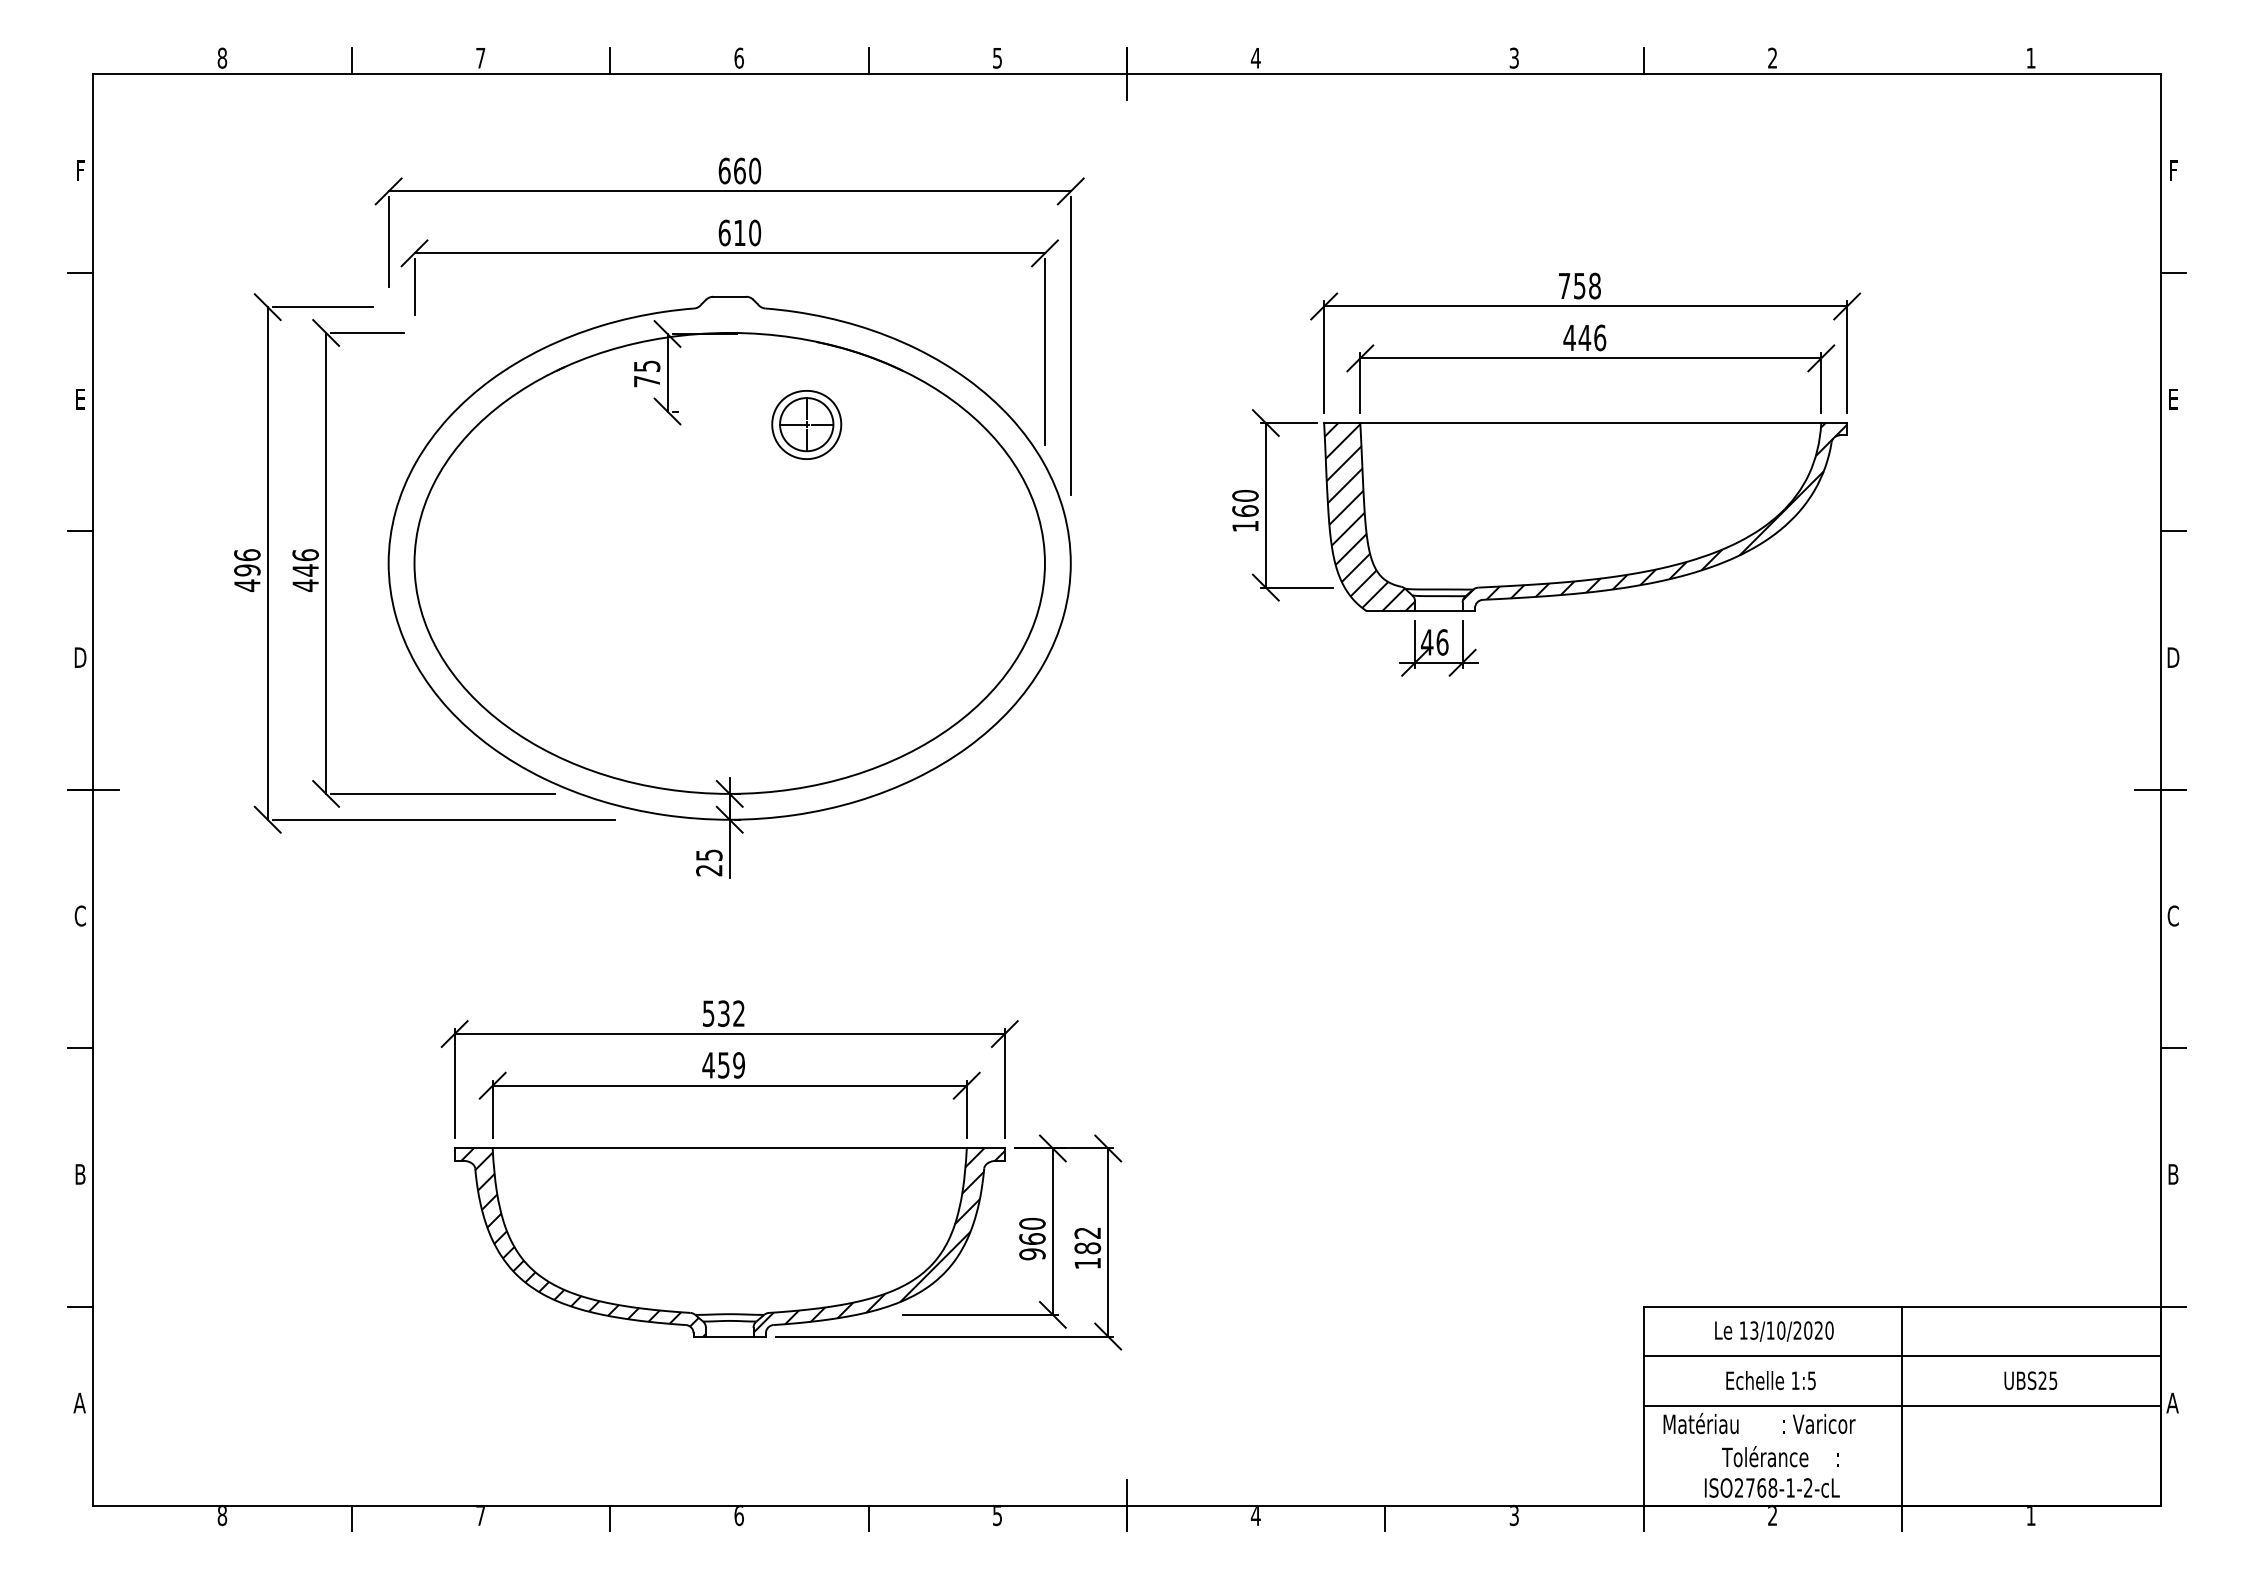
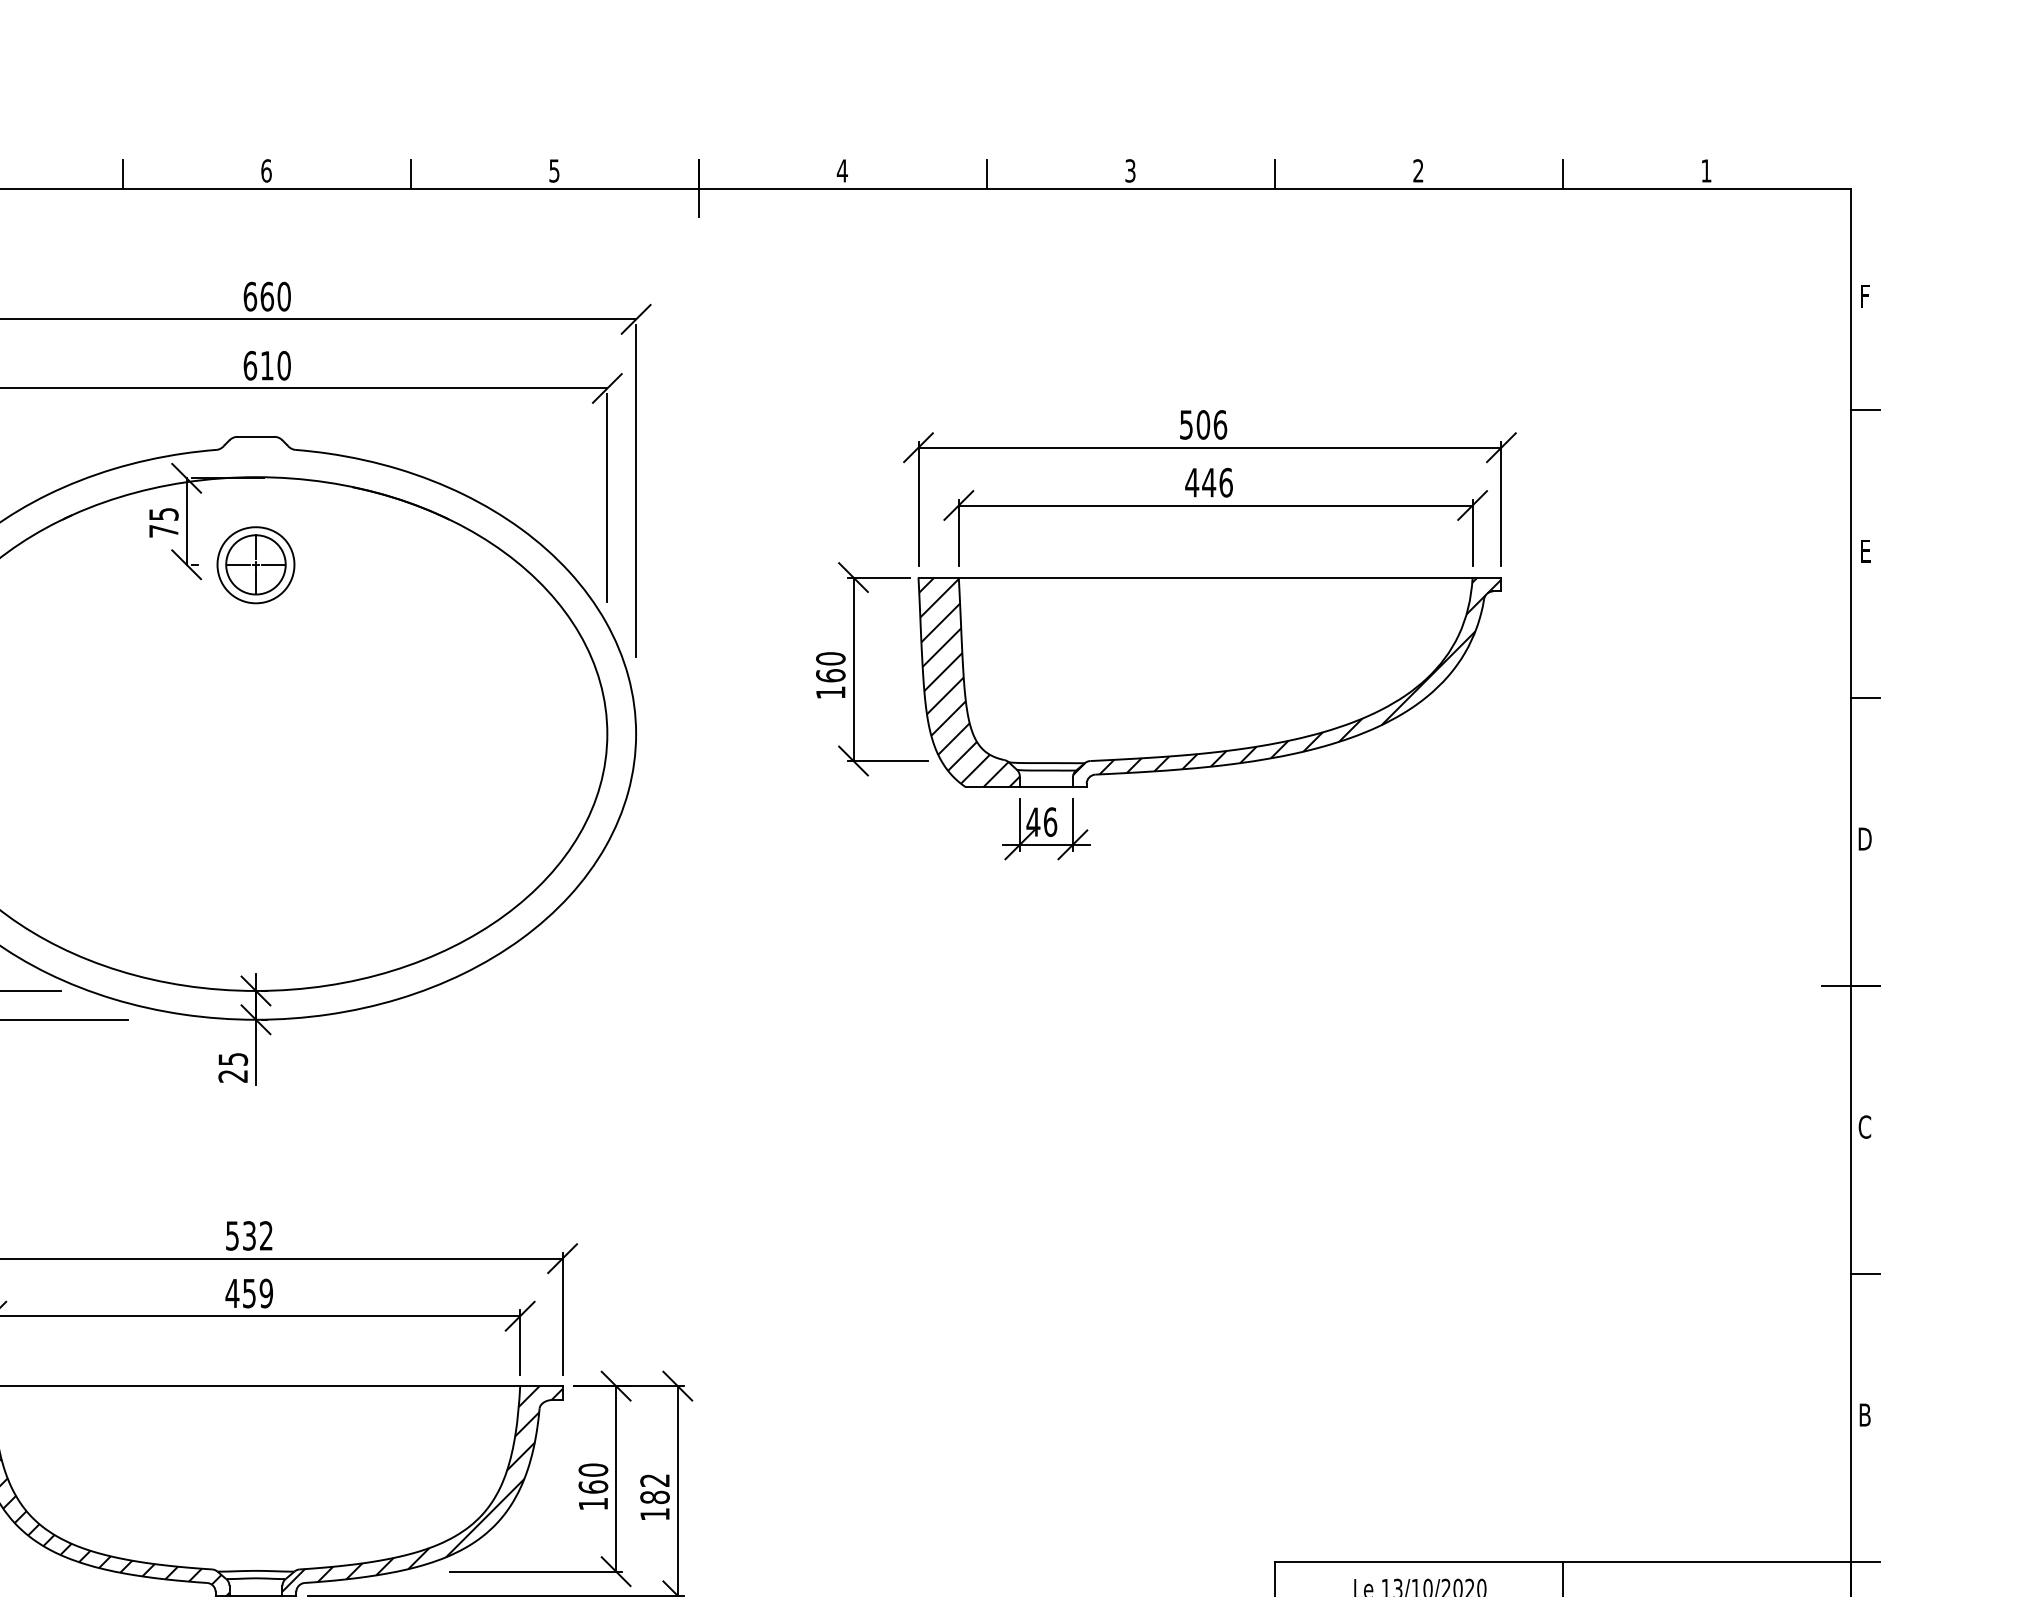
line: (1385, 61) -> (986, 174), added
line: (1902, 61) -> (1563, 174), added
text: (1579, 285) -> (1203, 424), 758 -> 506
part: (806, 424) -> (255, 564), moved
text: (1032, 1254) -> (593, 1504), 960 -> 160

